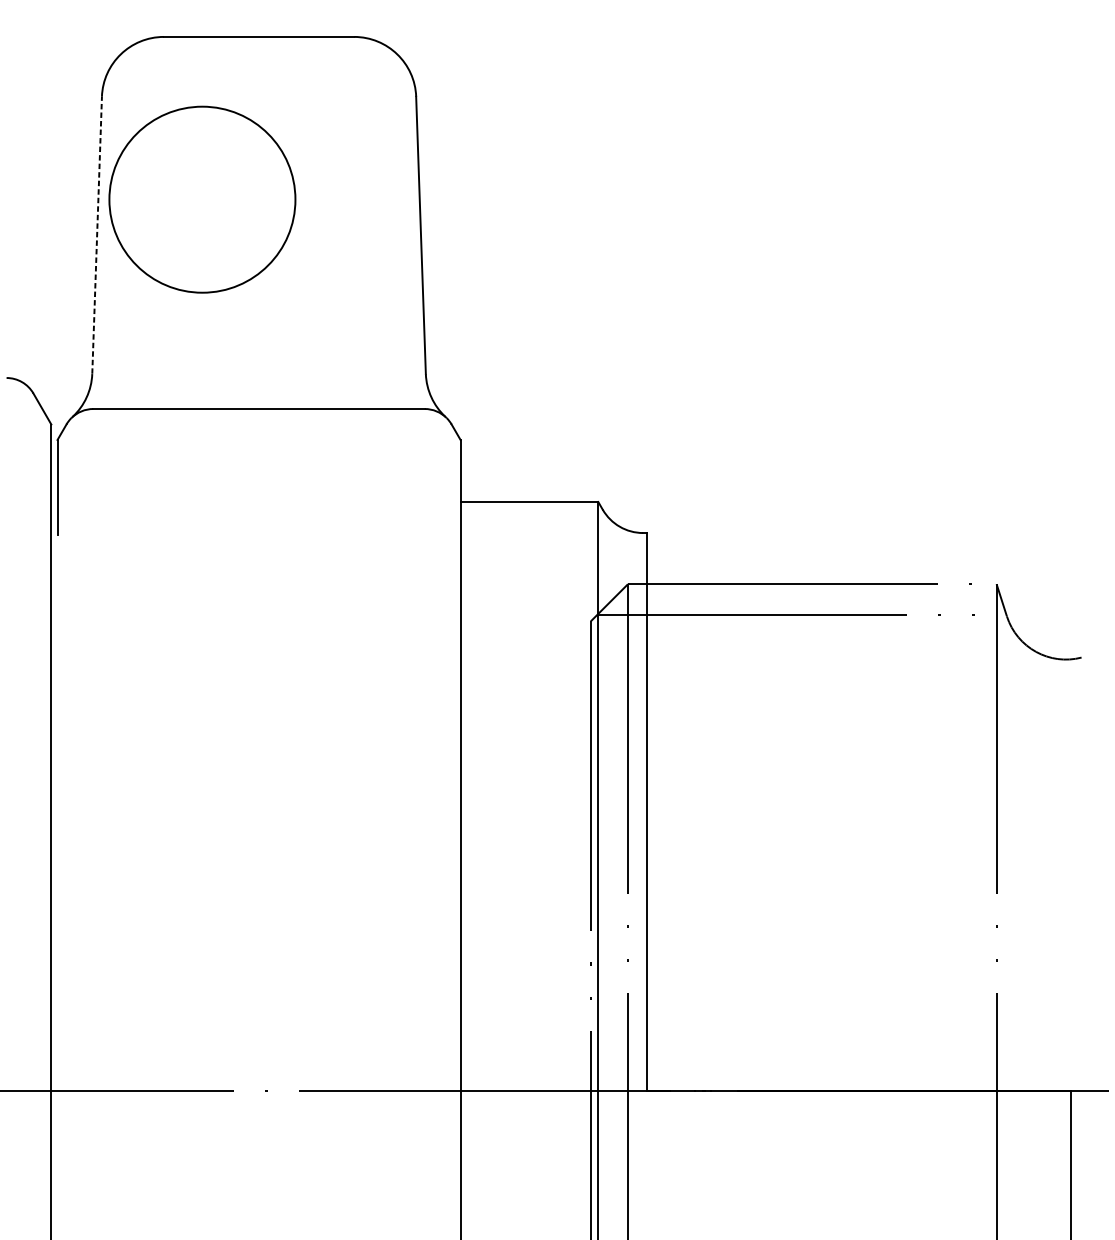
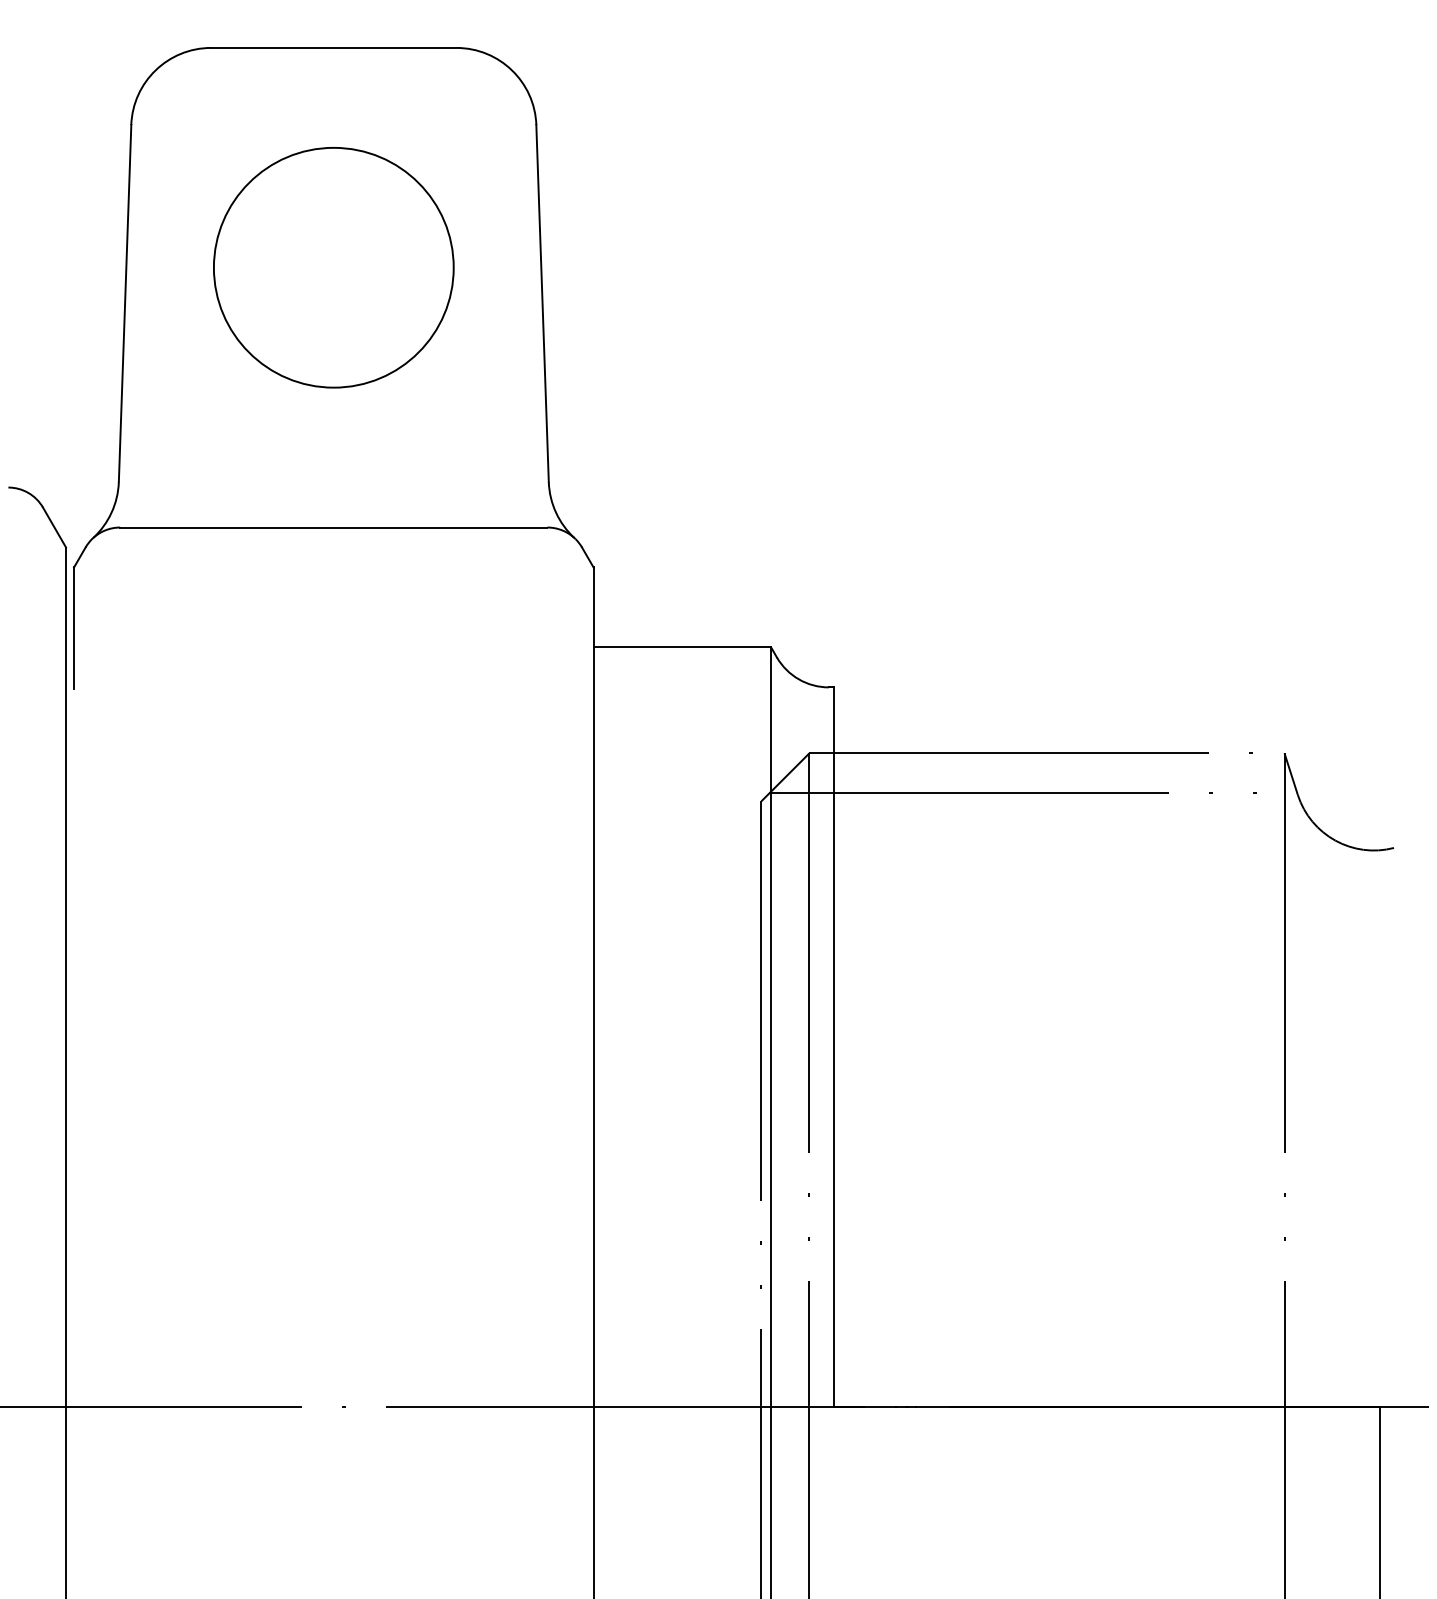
circle: (202, 199) -> (333, 267), moved
line: (97, 235) -> (125, 303), dashed -> solid

